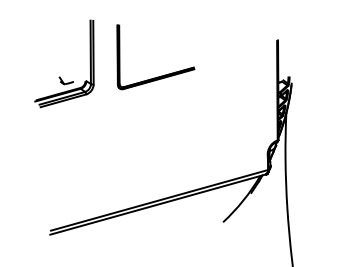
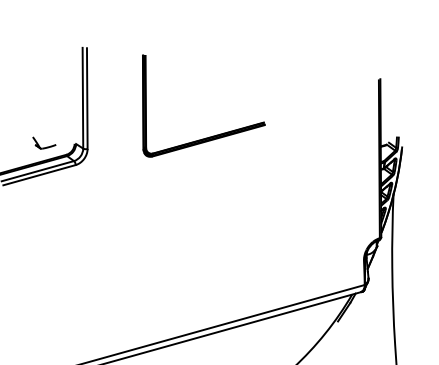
part: (161, 75) -> (212, 134), moved

